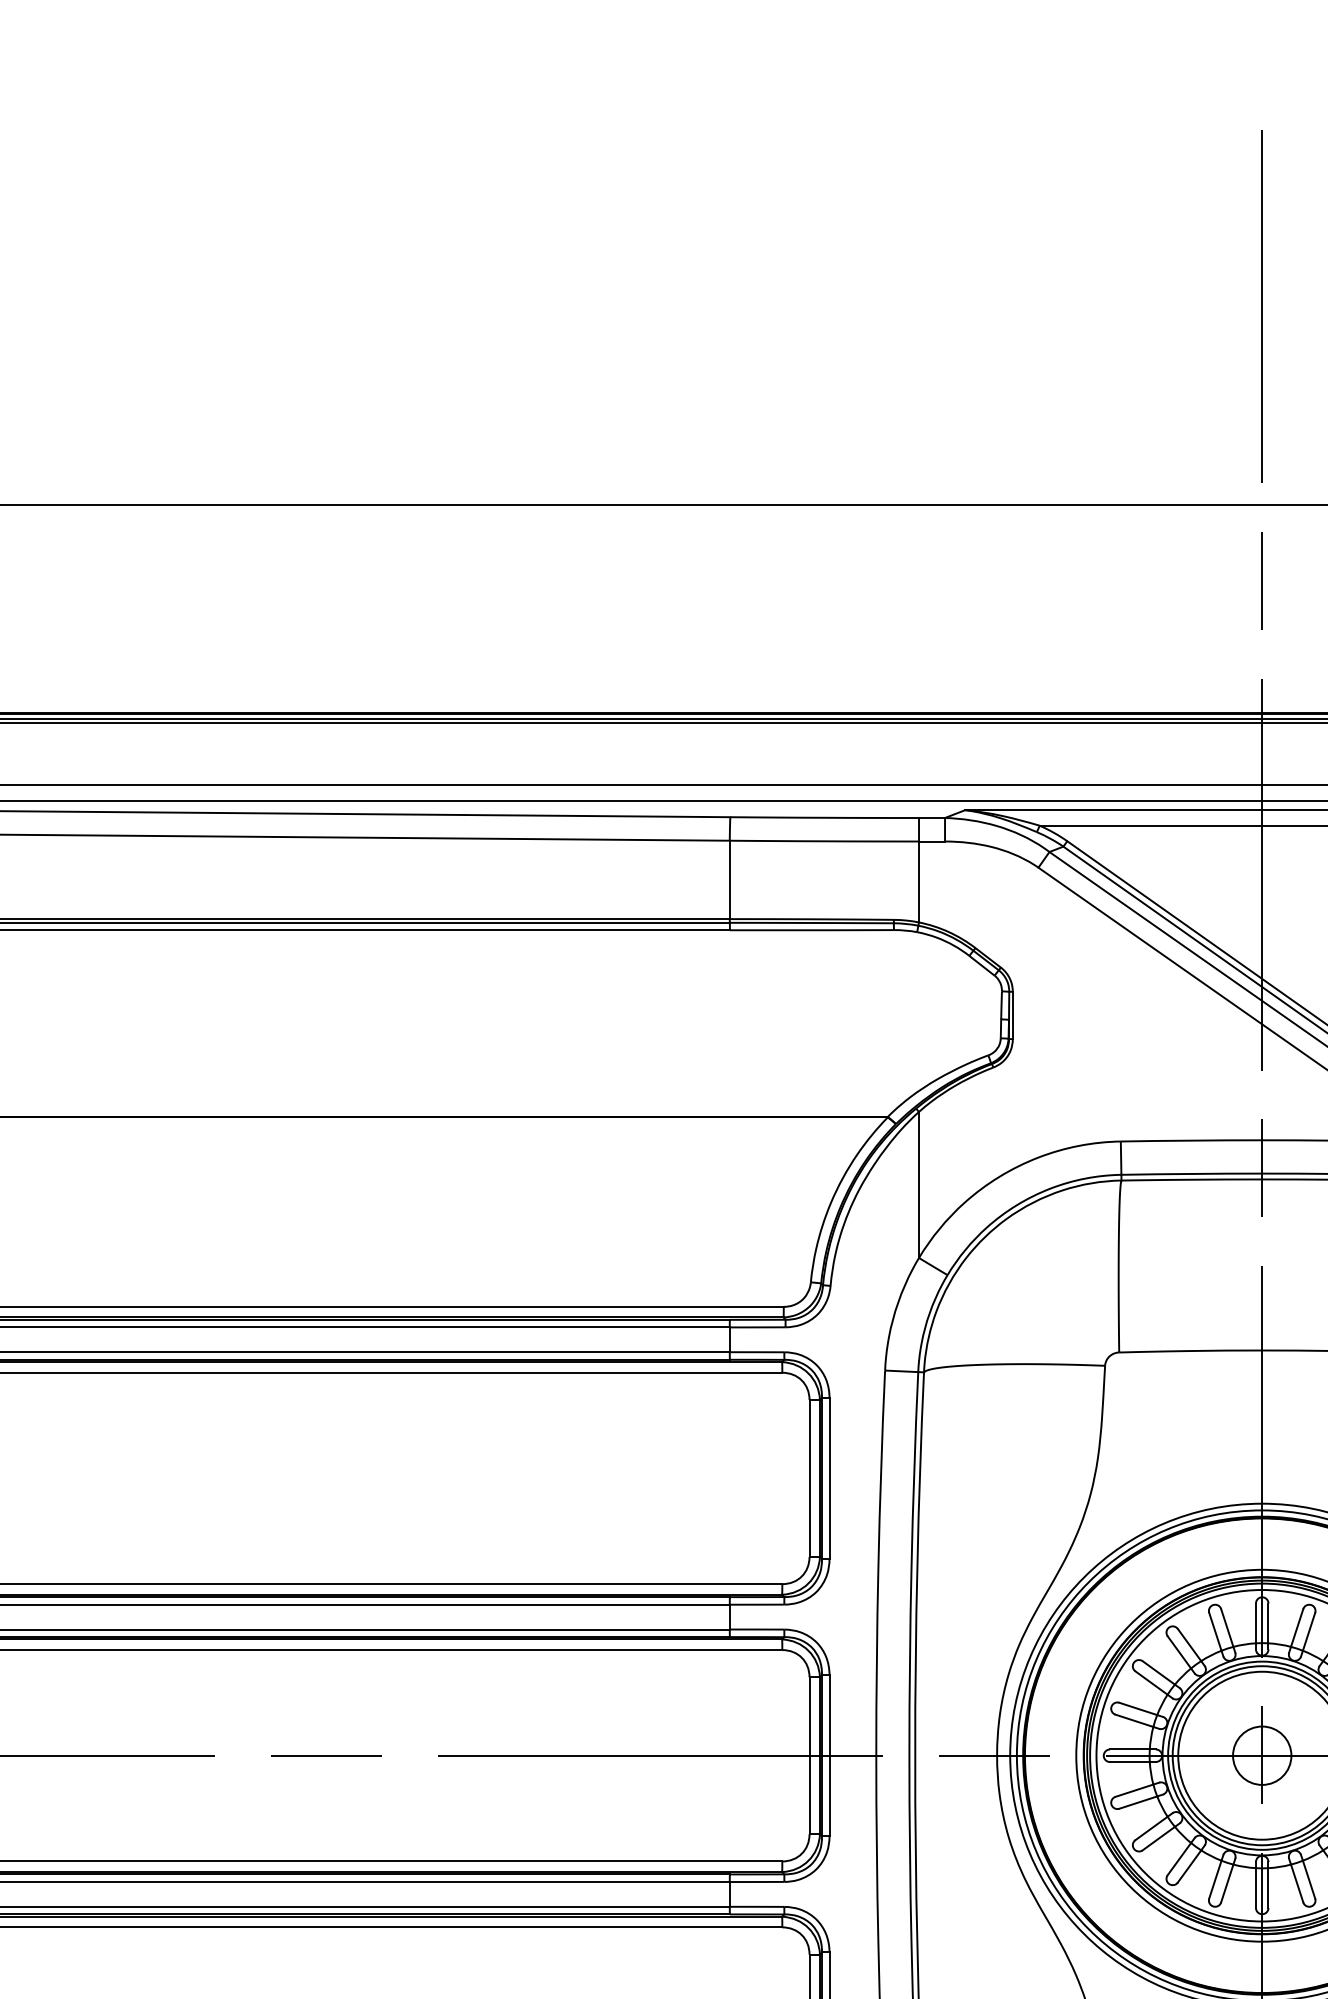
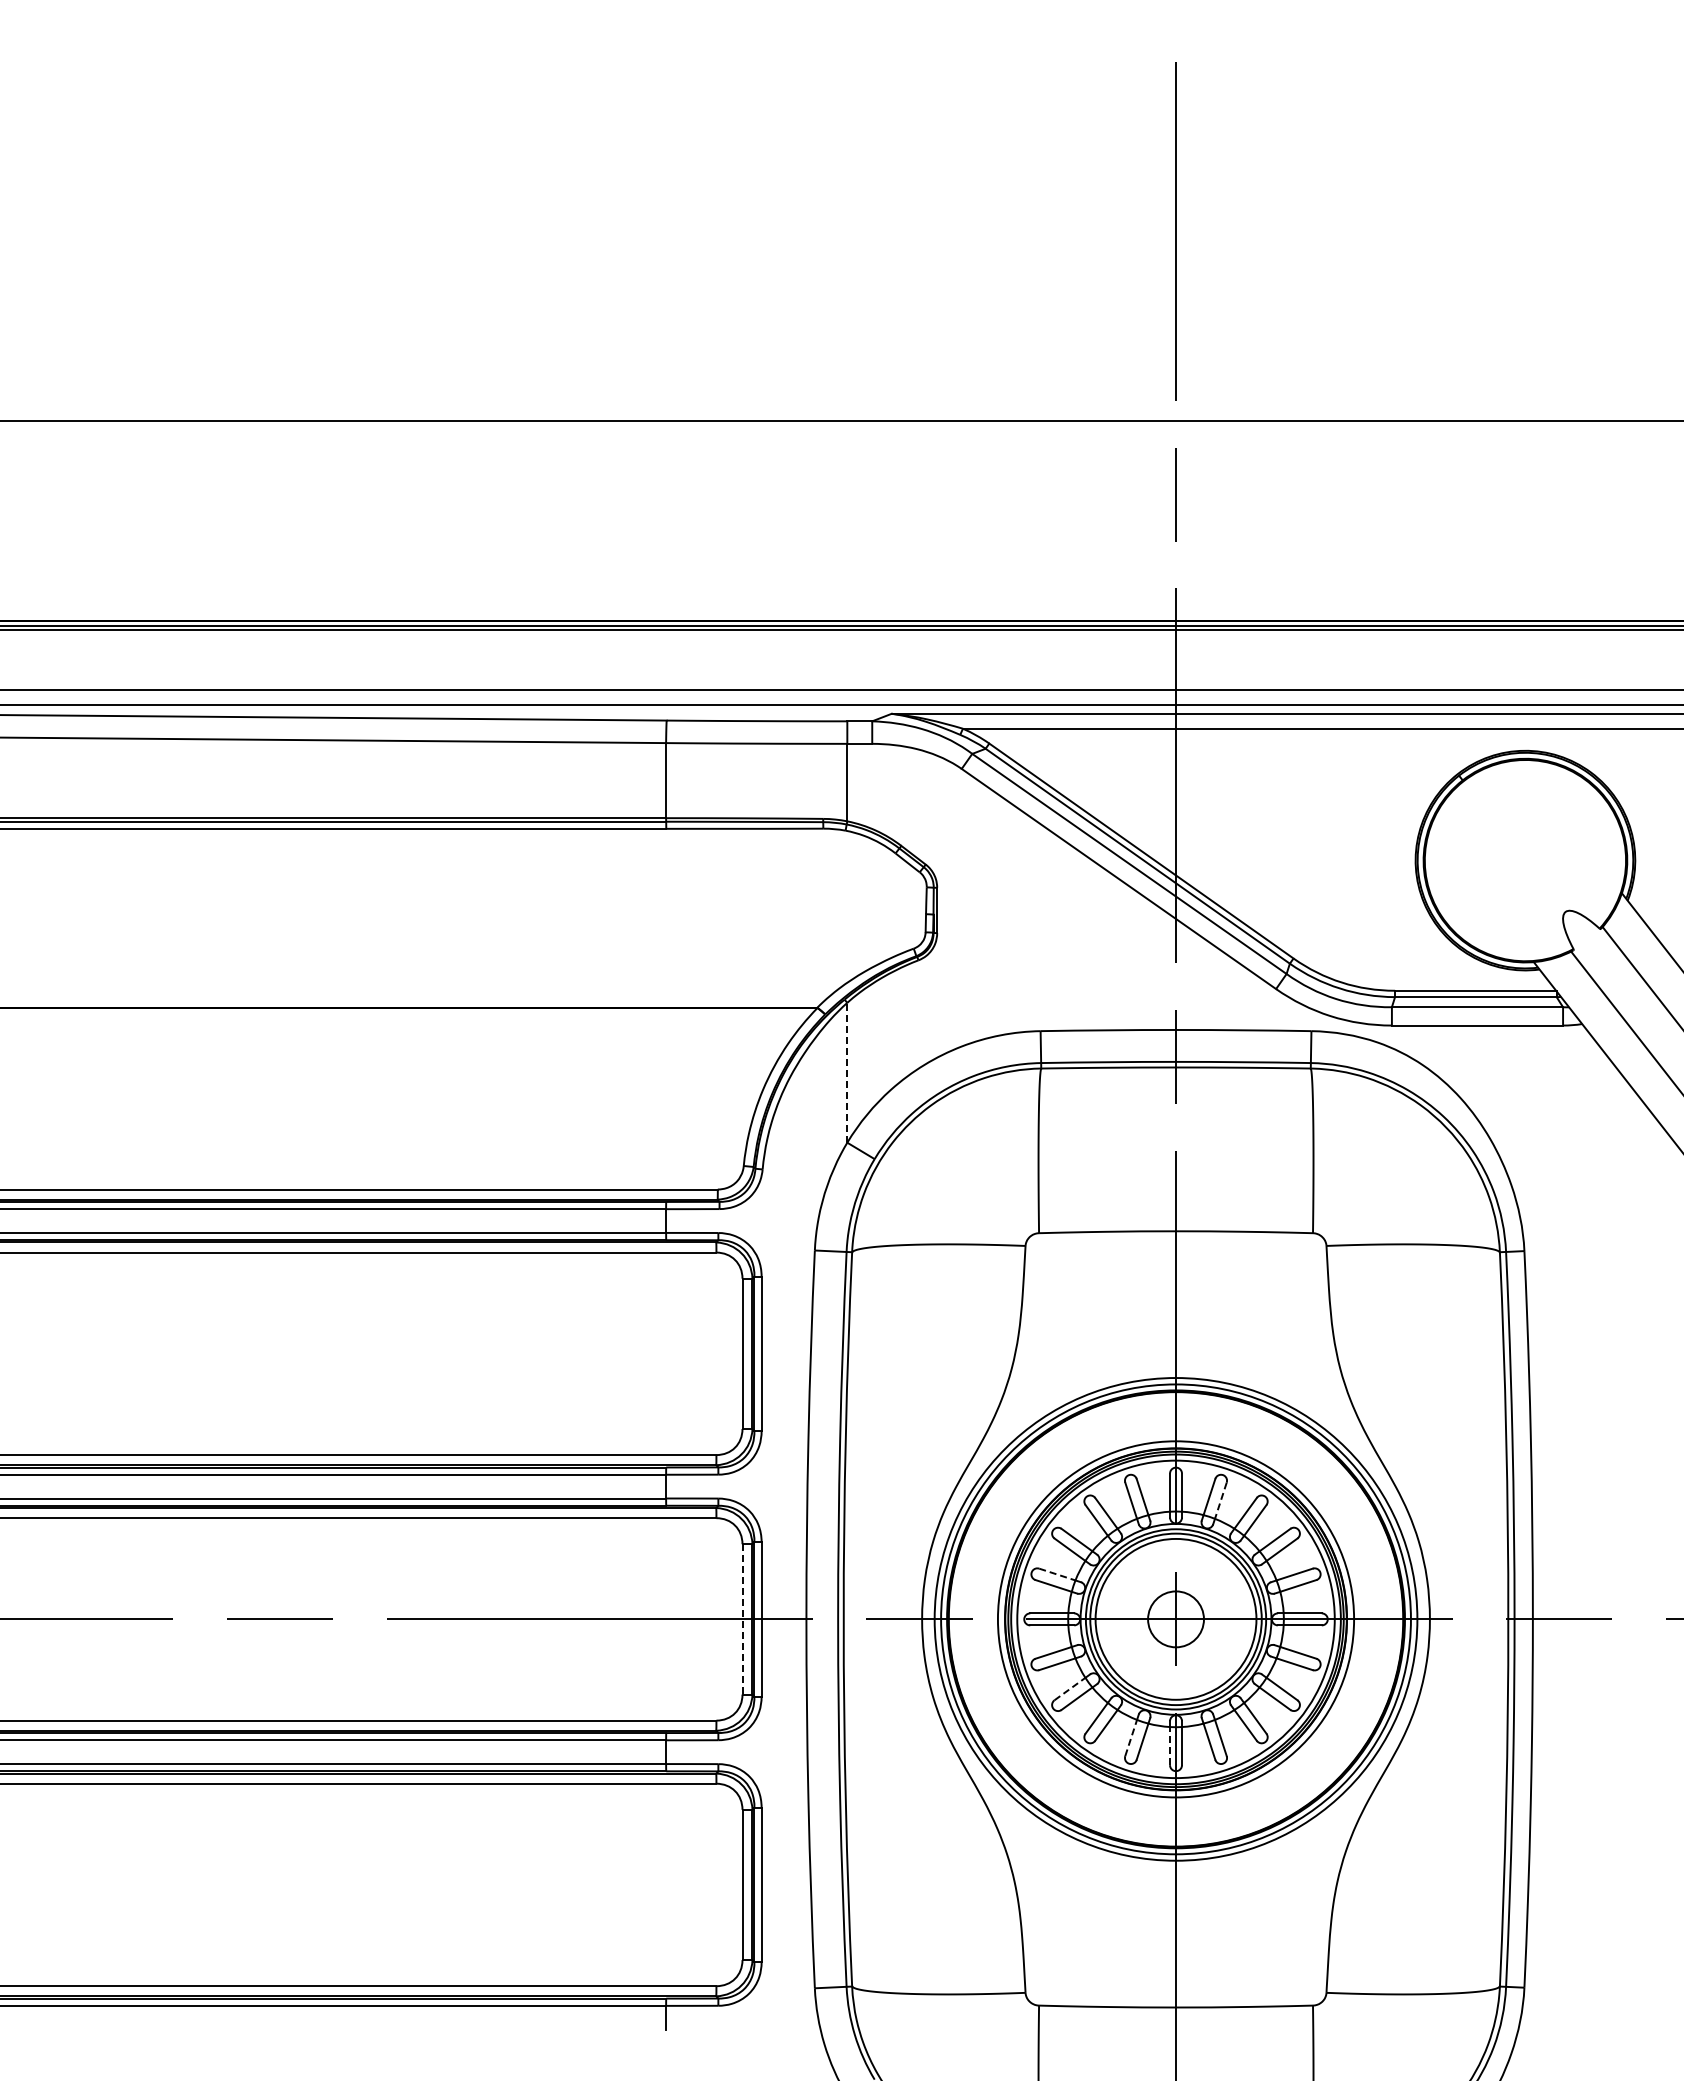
line: (919, 1184) -> (847, 1072), solid -> dashed
line: (1308, 1632) -> (1220, 1501), solid -> dashed
line: (1138, 1708) -> (1057, 1574), solid -> dashed
line: (809, 1755) -> (742, 1619), solid -> dashed
line: (1152, 1827) -> (1070, 1688), solid -> dashed
line: (1215, 1879) -> (1131, 1737), solid -> dashed
line: (1256, 1887) -> (1170, 1745), solid -> dashed

